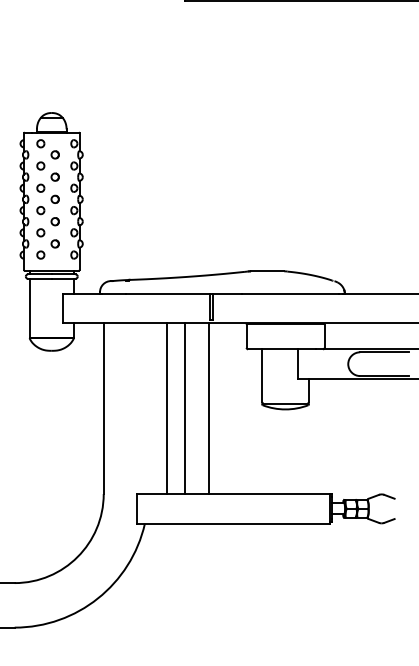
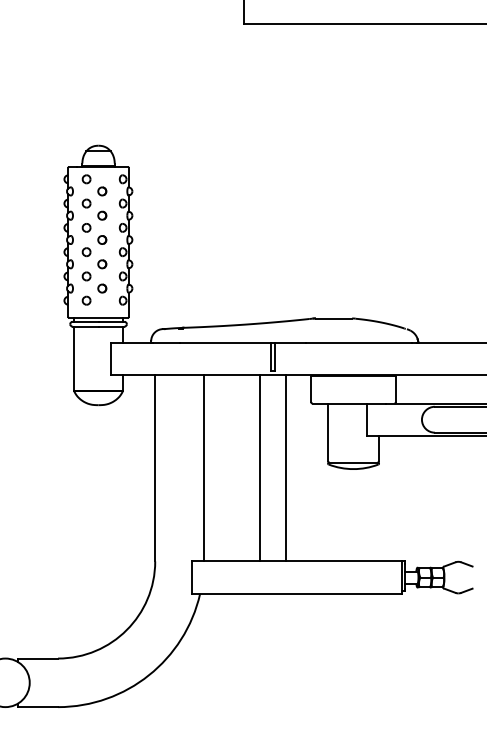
line: (166, 408) -> (203, 468), moved
line: (184, 408) -> (259, 468), moved
line: (208, 408) -> (285, 468), moved

